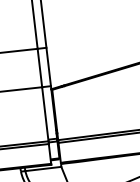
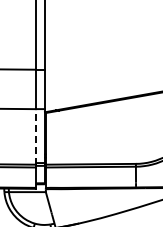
line: (44, 113) -> (35, 136), solid -> dashed

